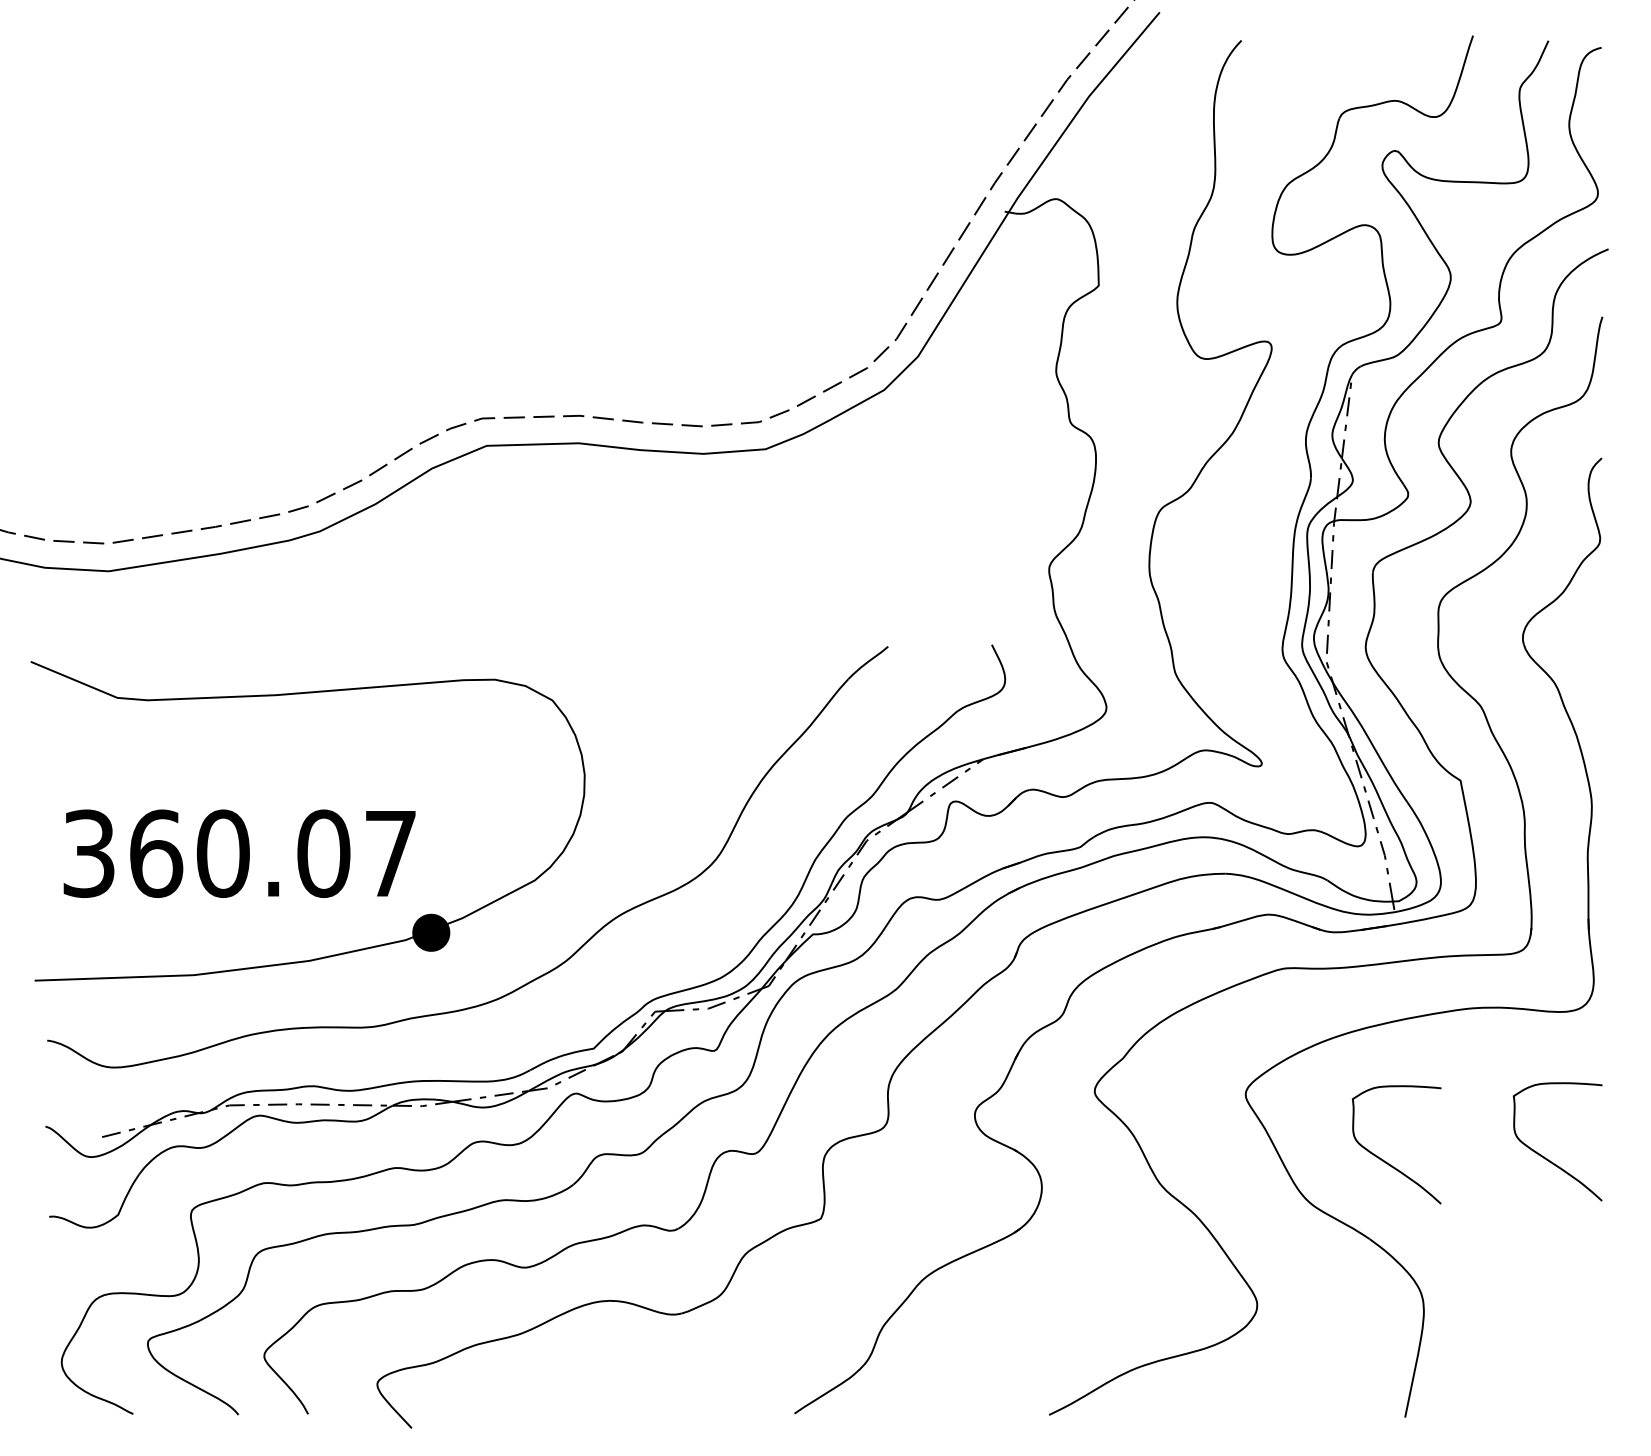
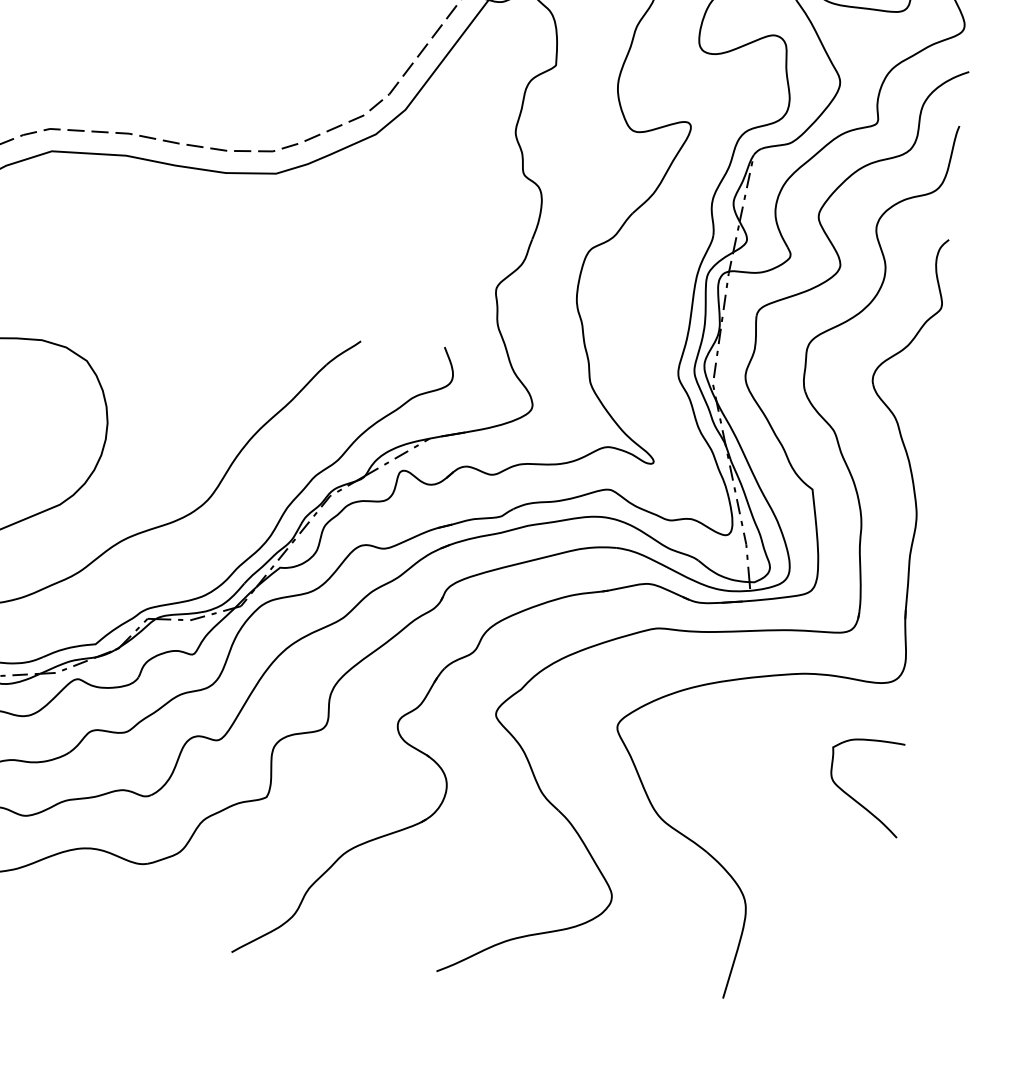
curve: (1386, 1161) -> (726, 791), removed

